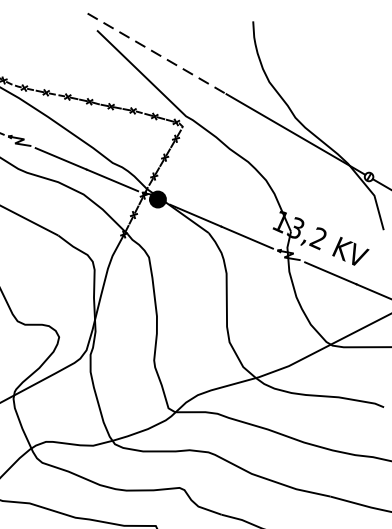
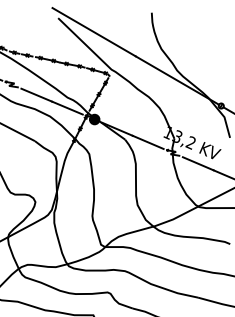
line: (157, 54) -> (94, 32), dashed -> solid

